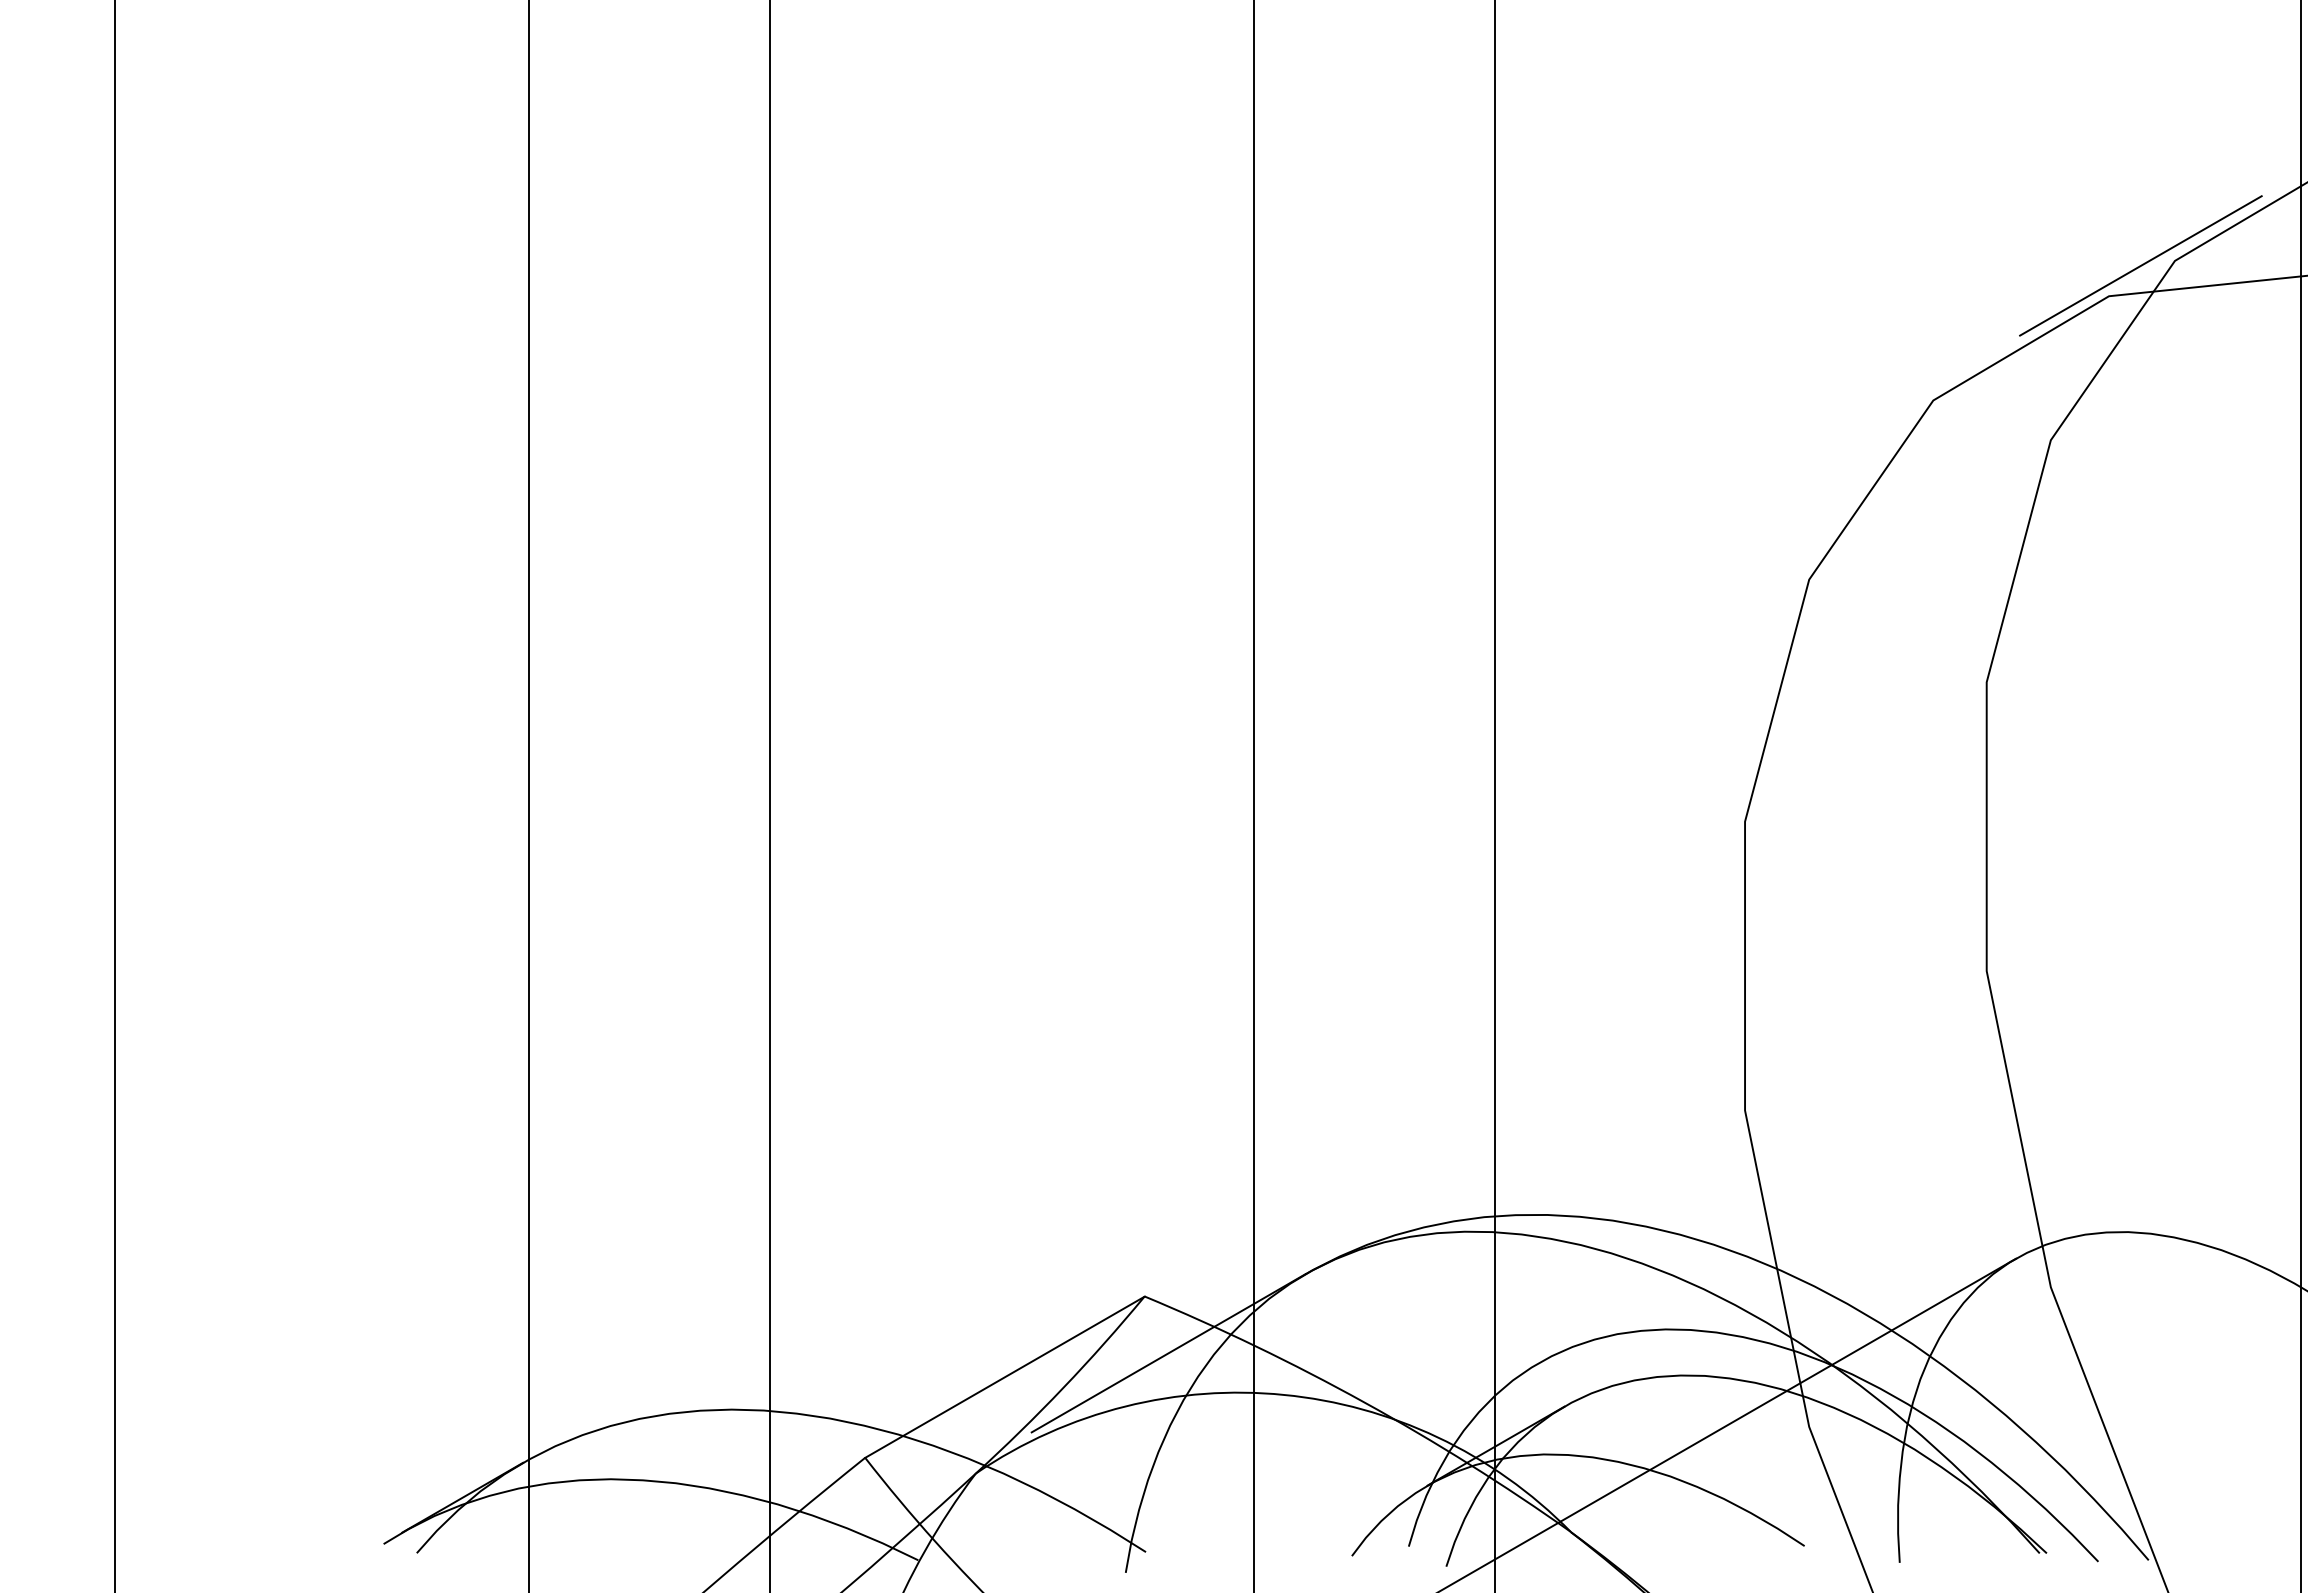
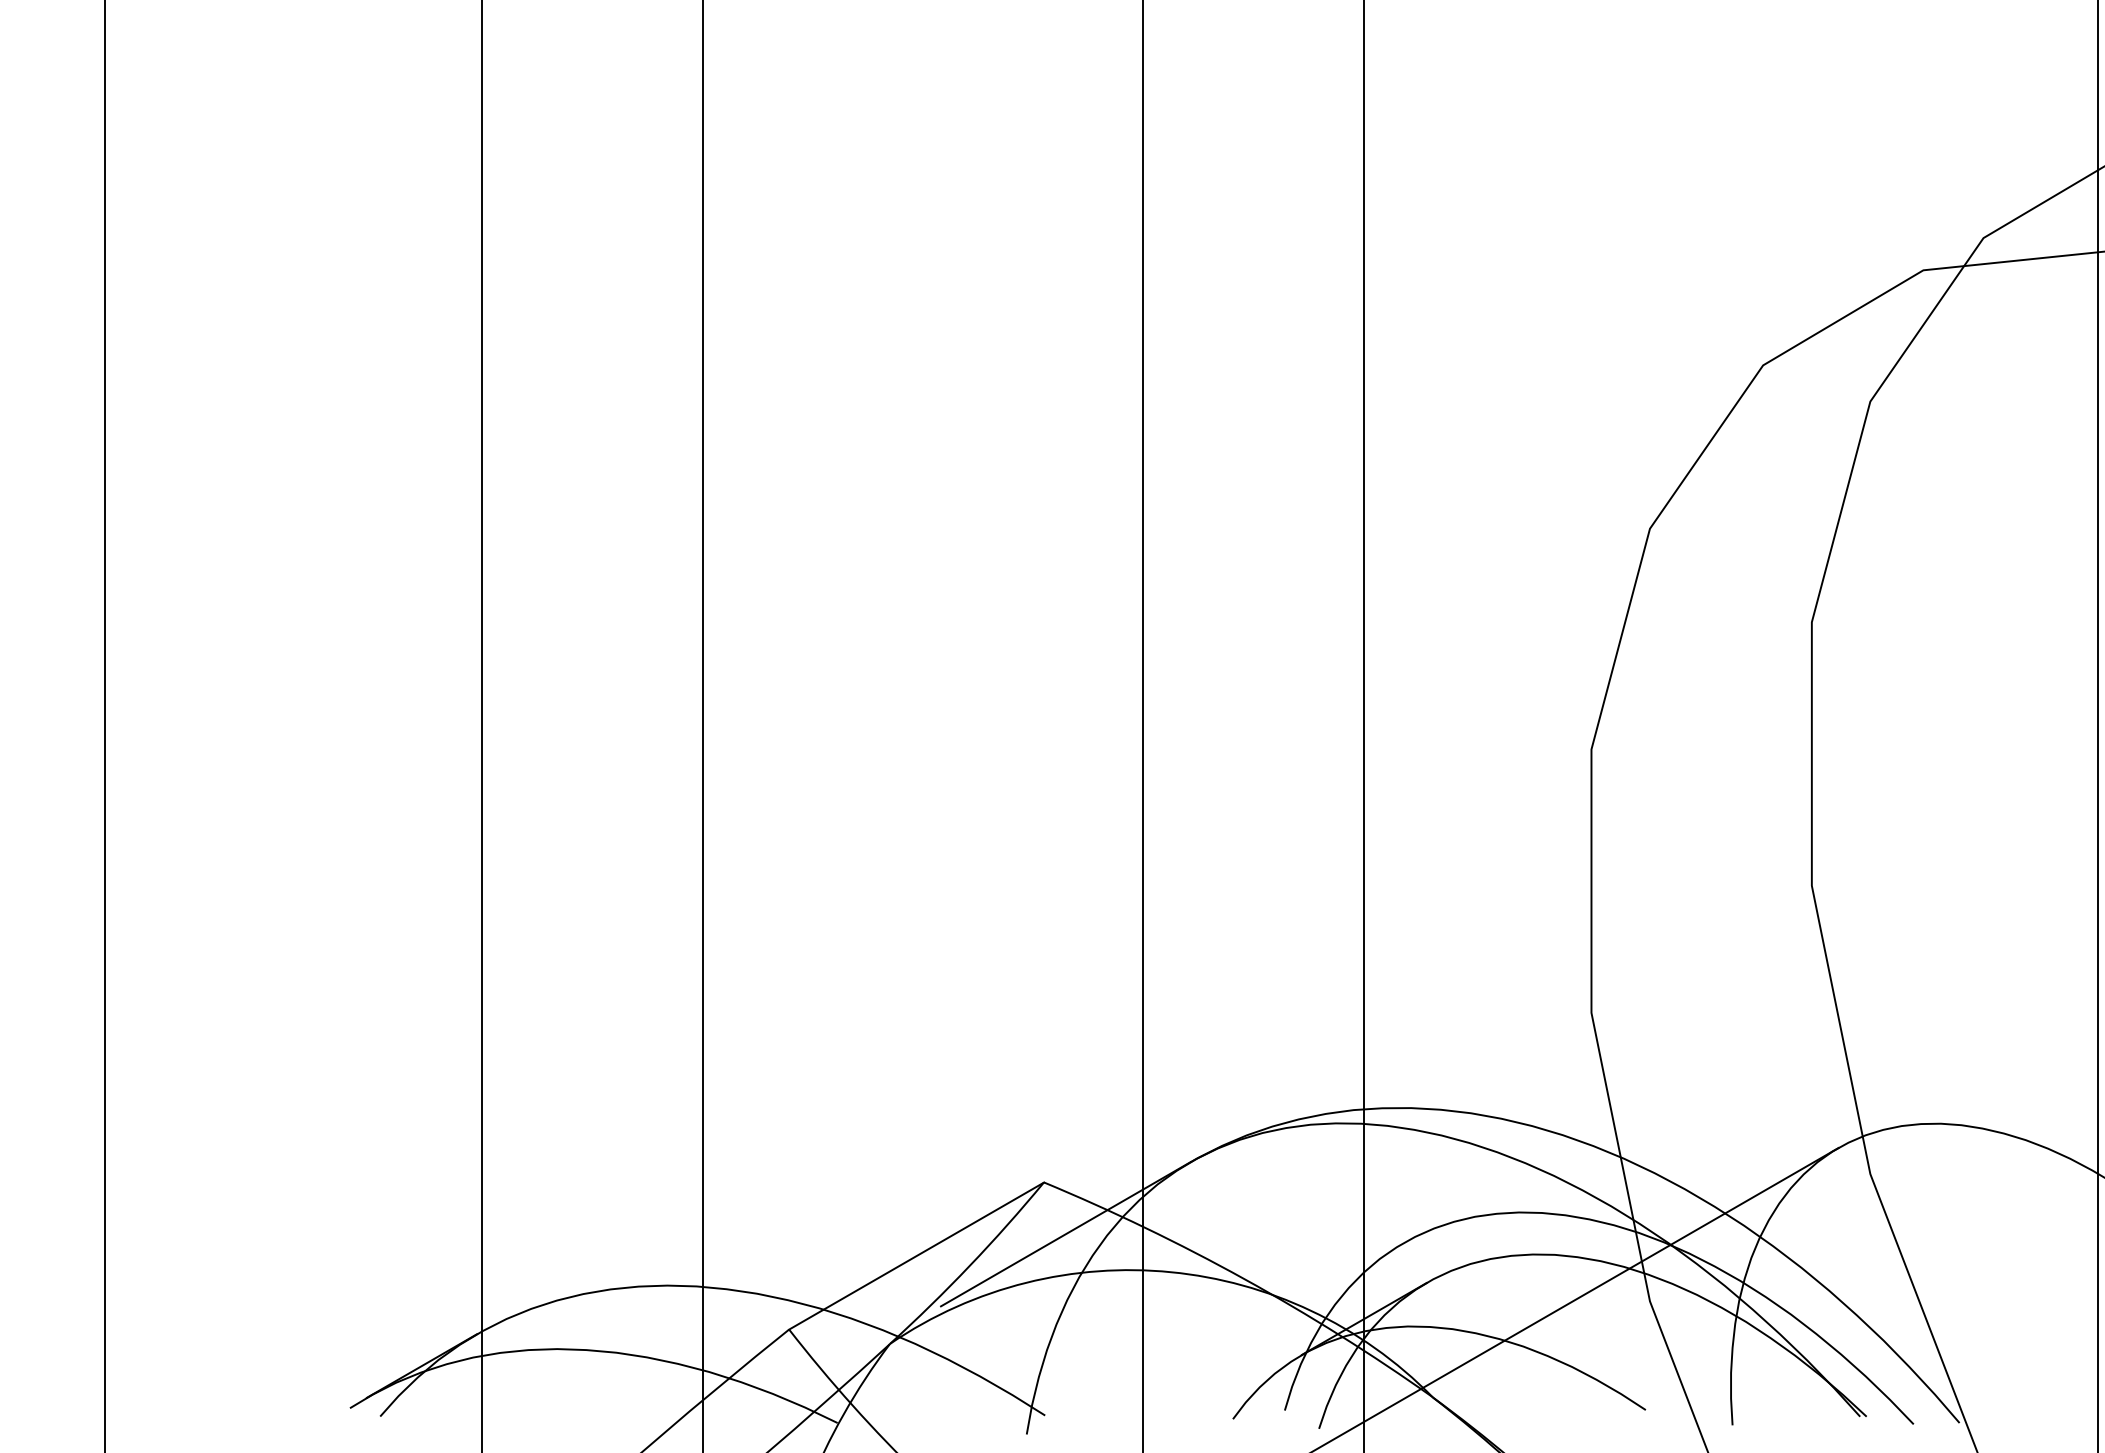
line: (2140, 265) -> (1952, 242), removed

